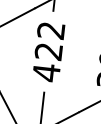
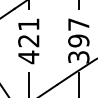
text: (50, 30) -> (28, 24), 422 -> 421

